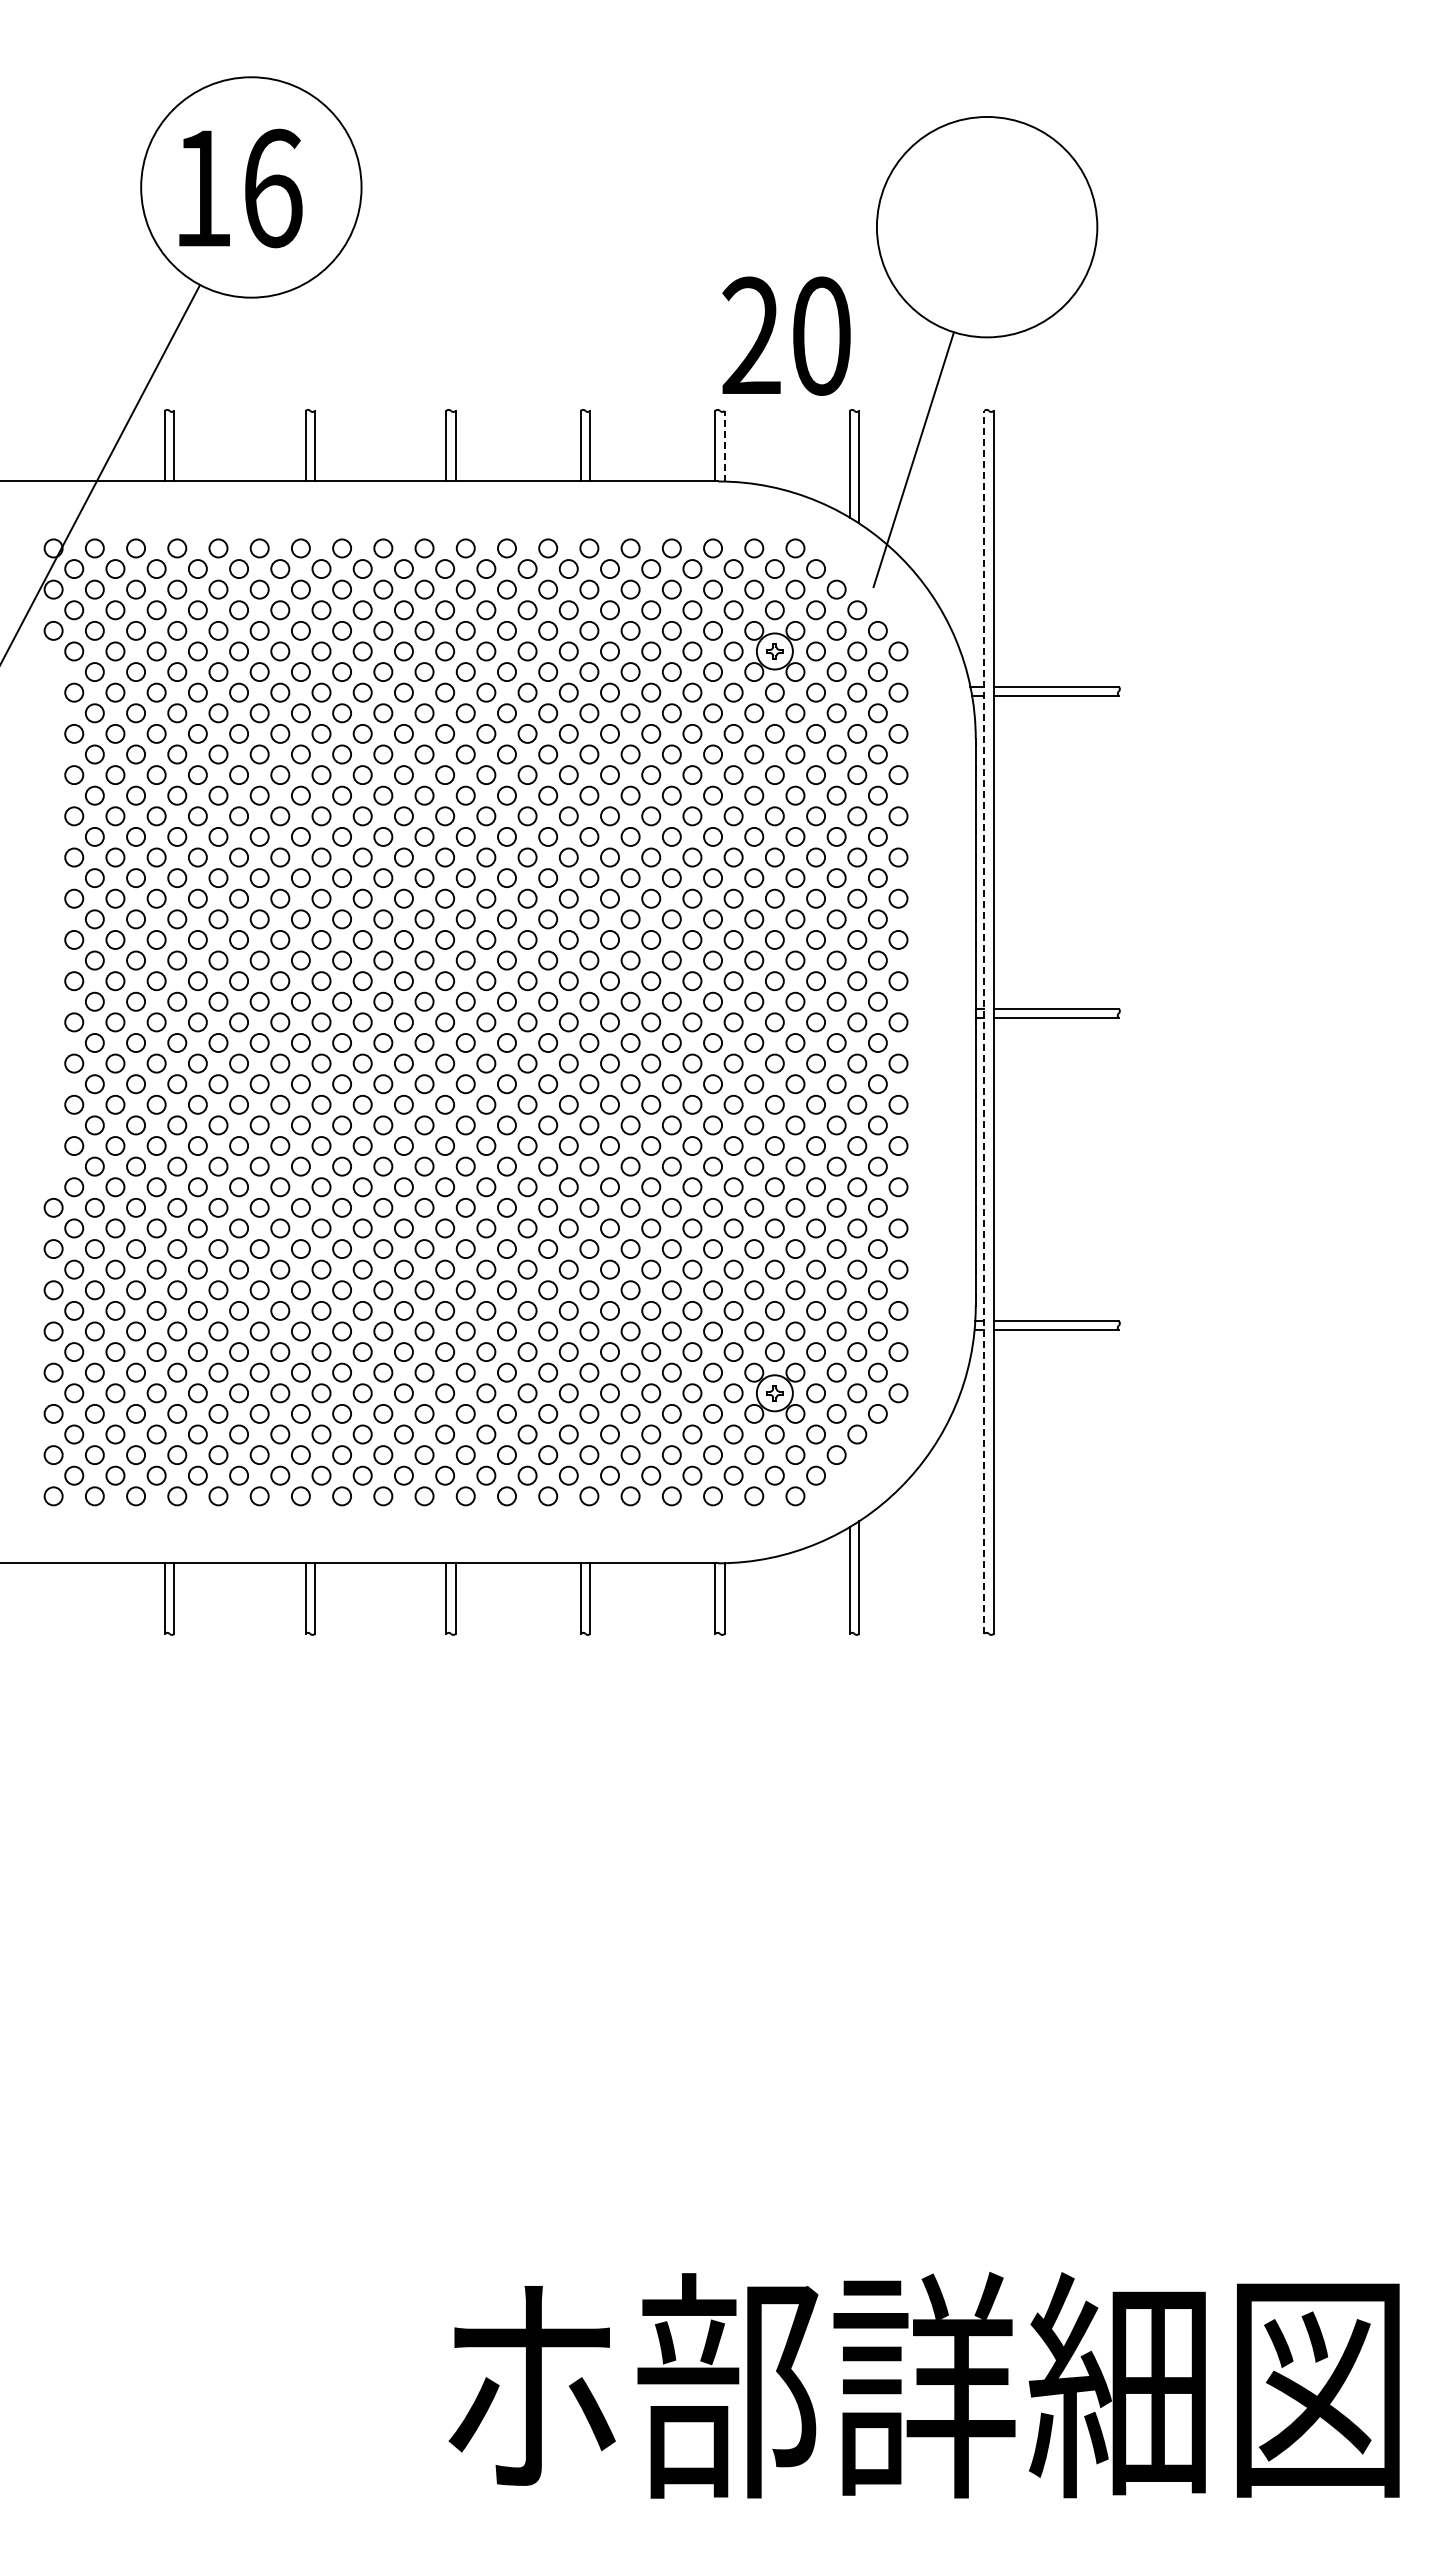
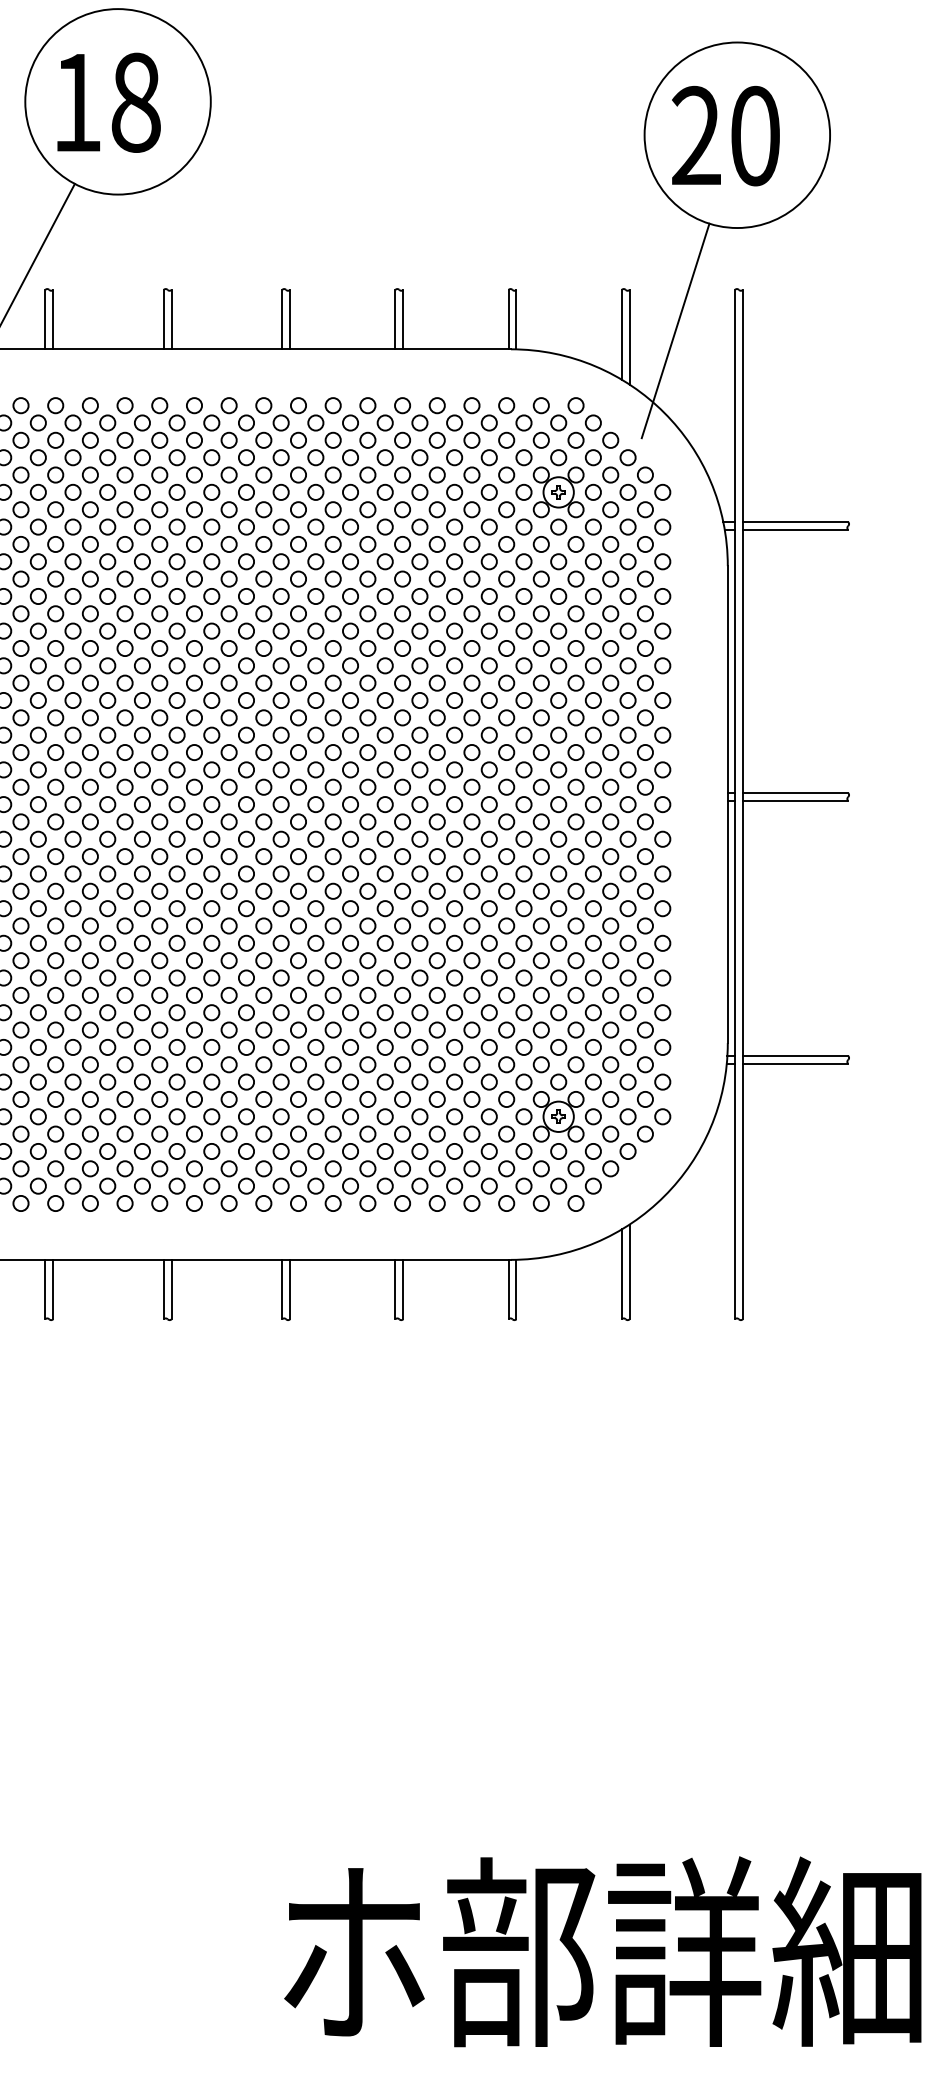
text: (273, 188) -> (136, 102), 16 -> 18
text: (786, 335) -> (725, 135), moved
line: (724, 445) -> (516, 319), dashed -> solid
line: (984, 1021) -> (735, 803), dashed -> solid

